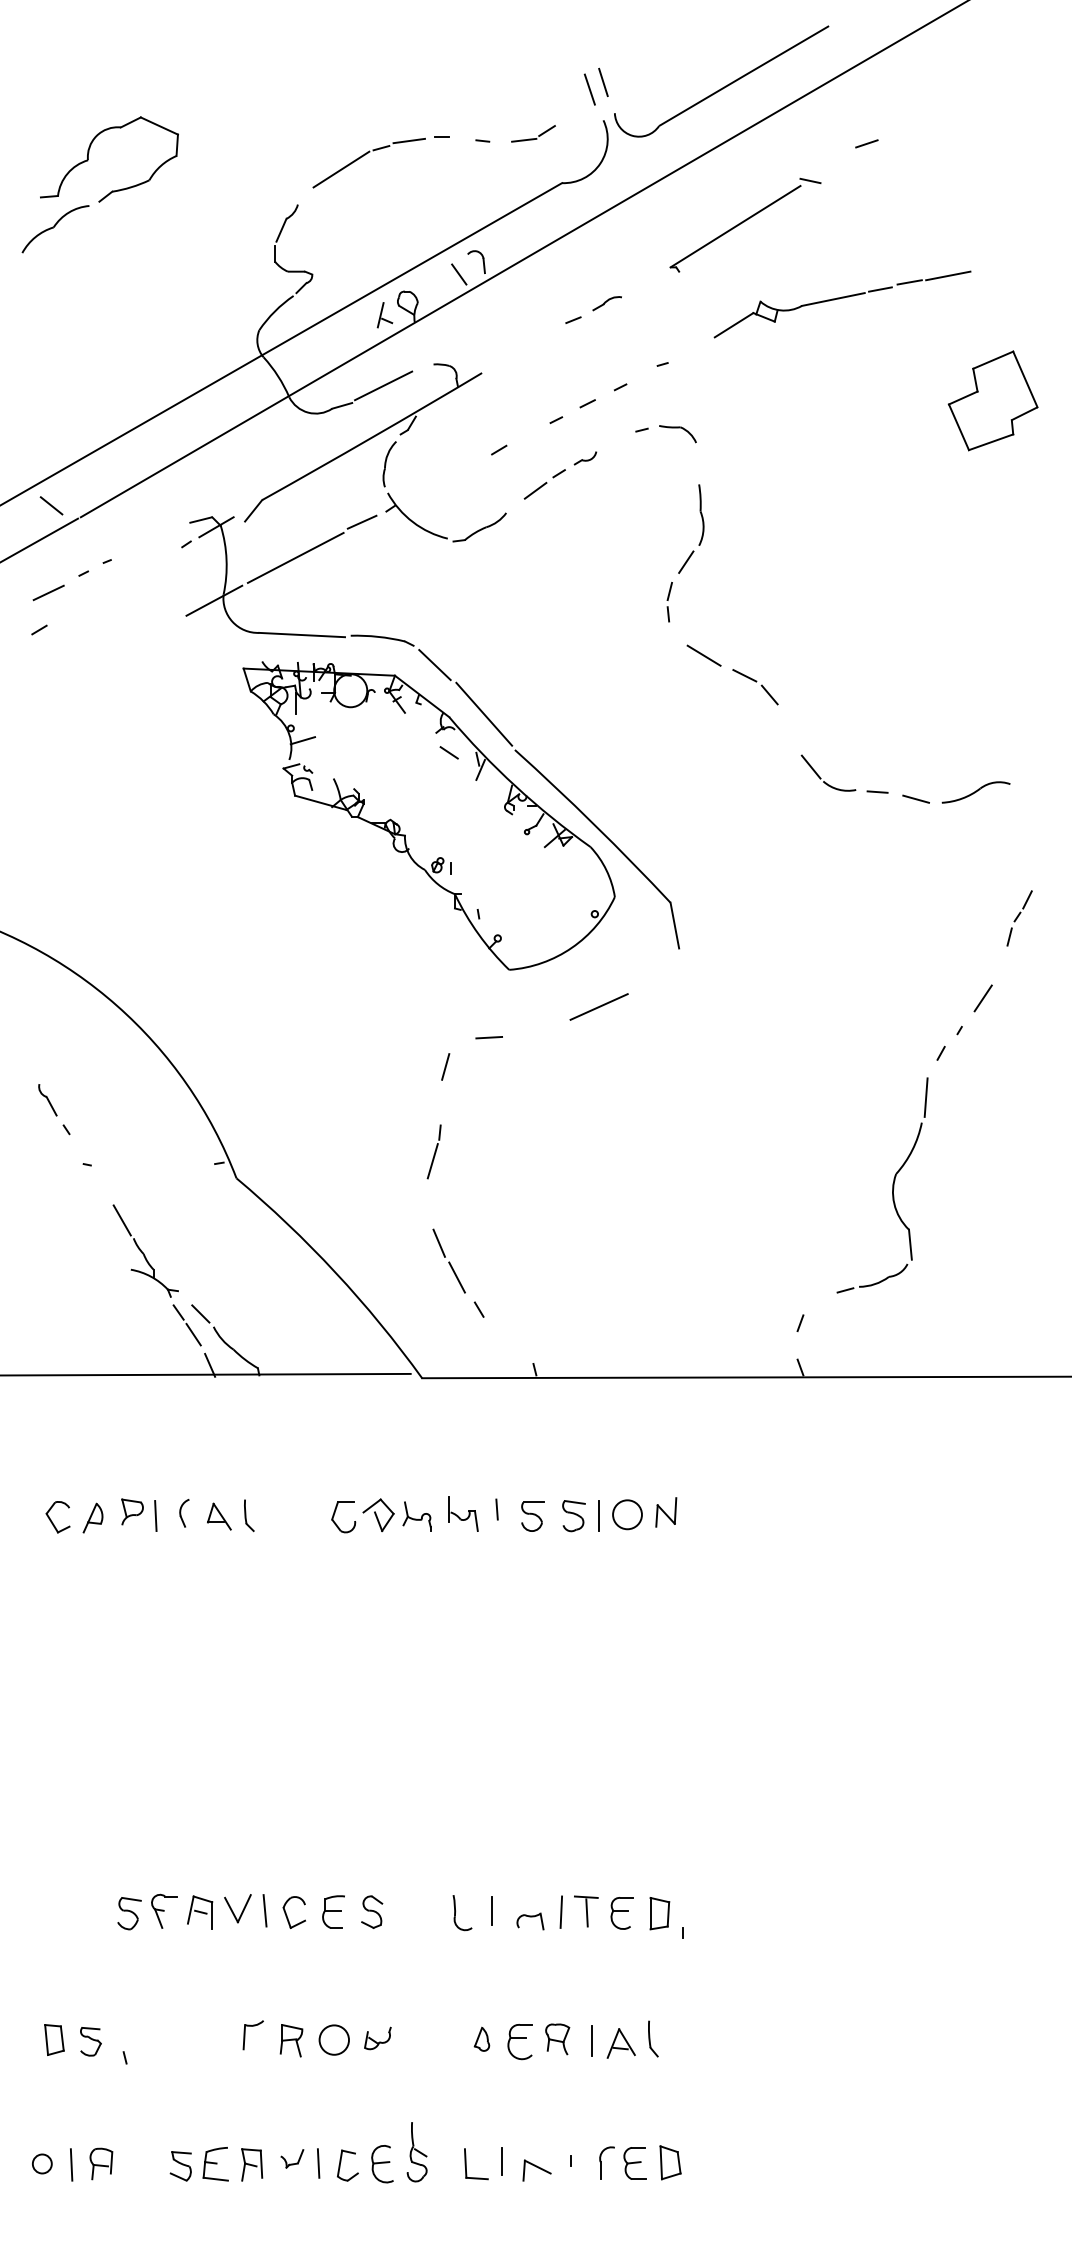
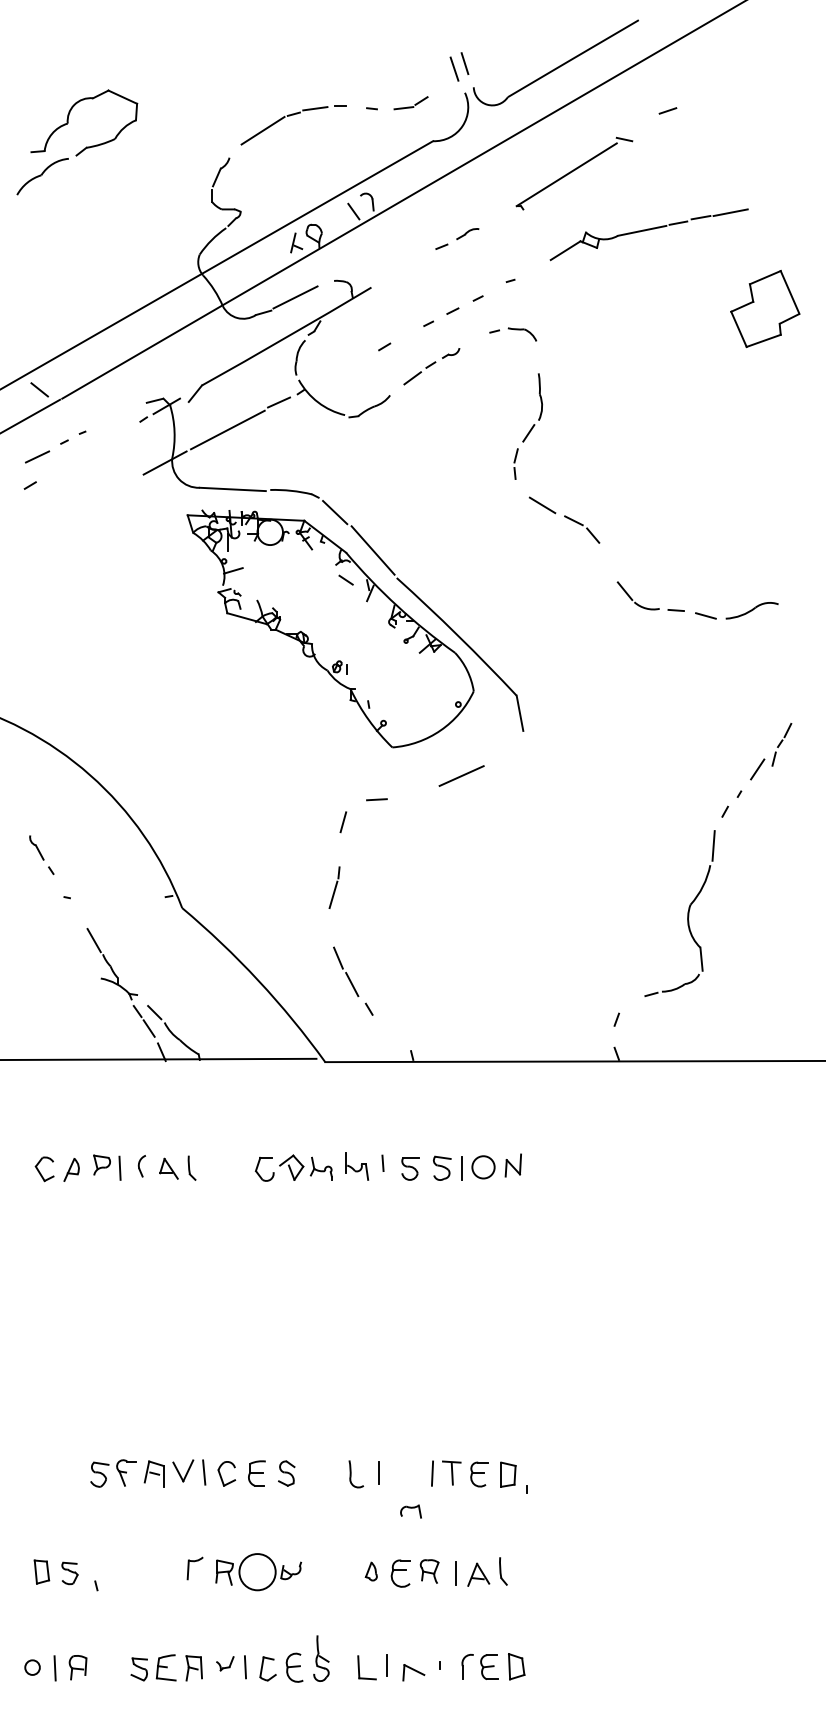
part: (1019, 918) -> (781, 744), moved
part: (530, 1921) -> (411, 1511), moved
circle: (334, 2039) -> (257, 1571), size x1.6

